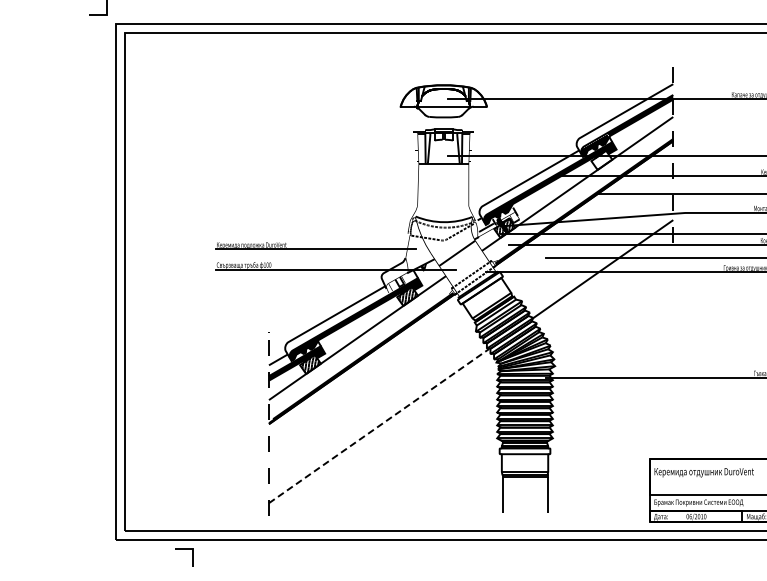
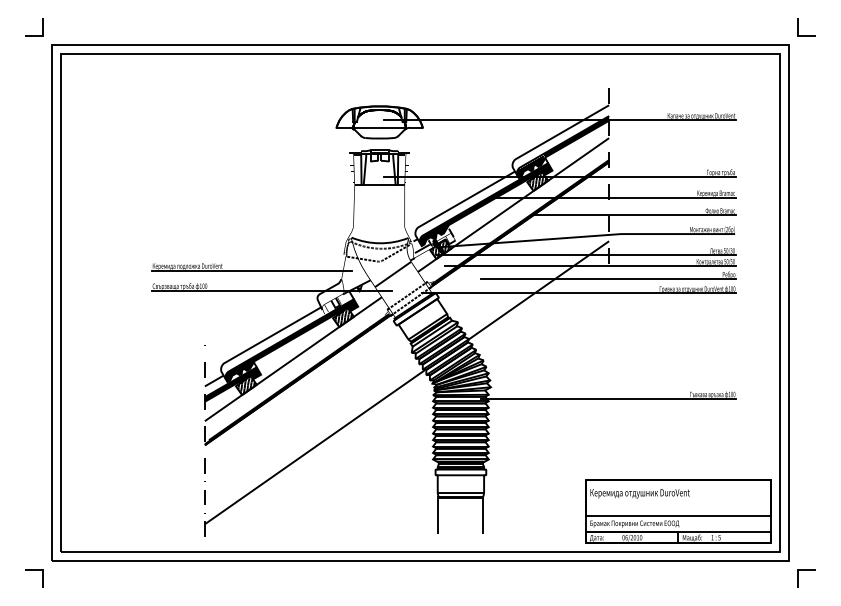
hatch: (601, 160) -> (537, 181), added
line: (379, 425) -> (315, 446), dashed -> solid
line: (184, 549) -> (34, 570), moved

